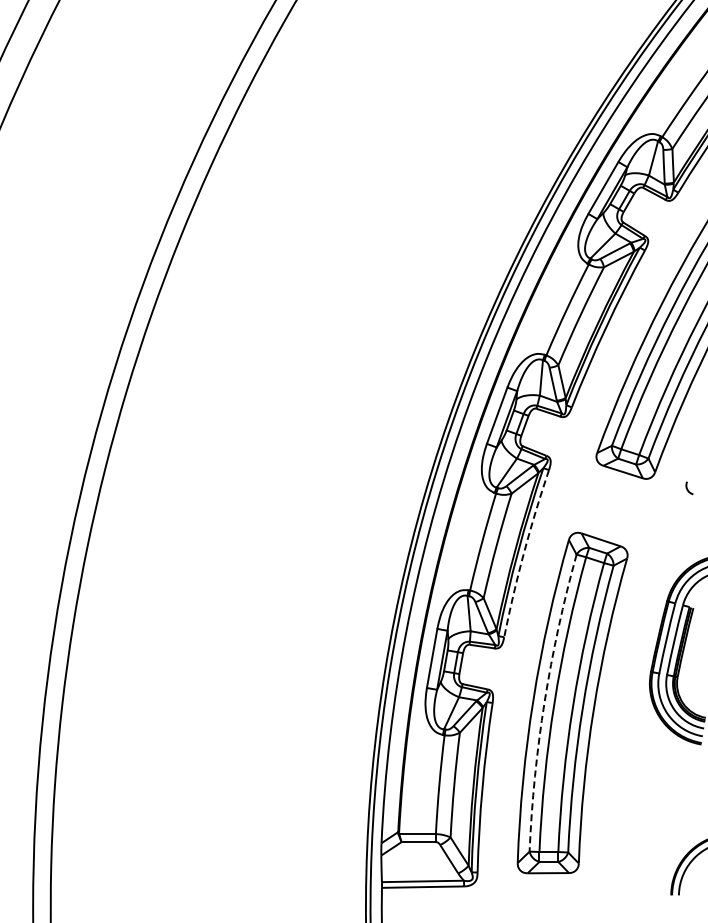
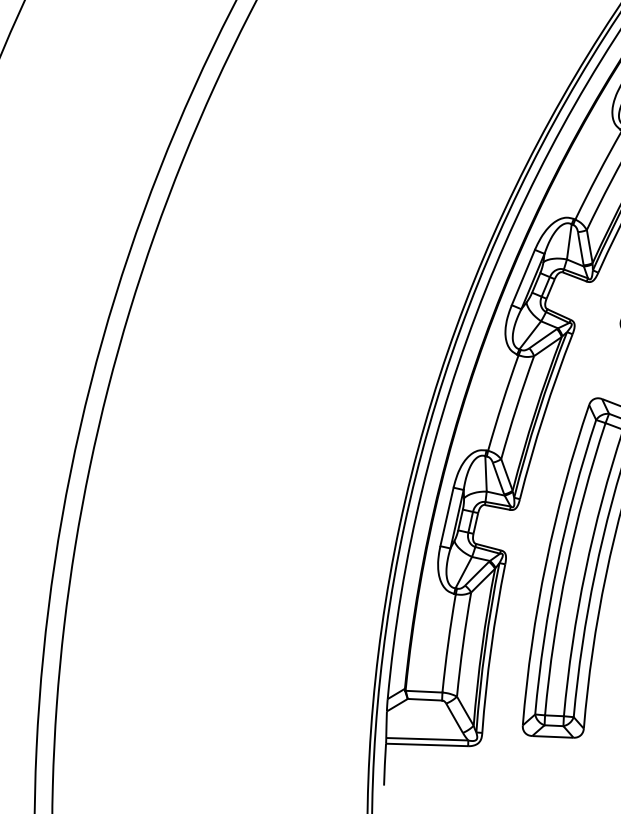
arc: (523, 553) -> (543, 416), dashed -> solid
arc: (544, 701) -> (557, 565), dashed -> solid

